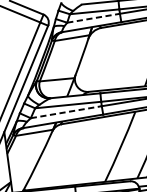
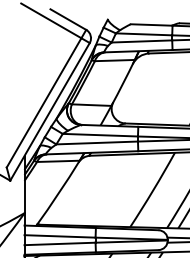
line: (94, 18) -> (142, 41), dashed -> solid
line: (66, 111) -> (97, 142), dashed -> solid

